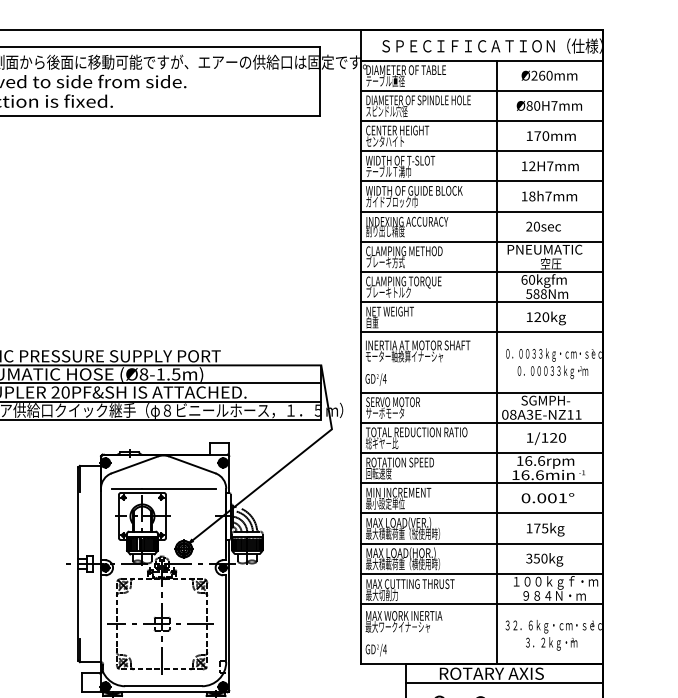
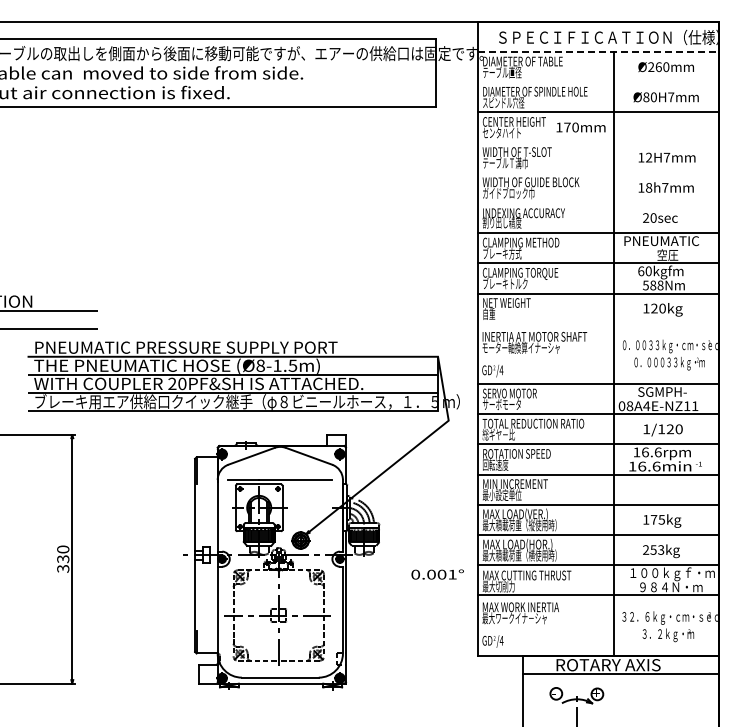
line: (481, 61) -> (598, 52), solid -> dashed
line: (481, 91) -> (598, 82), removed
text: (550, 136) -> (580, 127), moved
line: (481, 151) -> (598, 142), removed
line: (481, 181) -> (598, 172), removed
line: (481, 211) -> (598, 202), removed
line: (481, 332) -> (598, 323), removed
text: (529, 415) -> (646, 406), 08A3E-NZ11 -> 08A4E-NZ11
text: (547, 498) -> (437, 574), moved
text: (536, 558) -> (653, 549), 350kg -> 253kg

